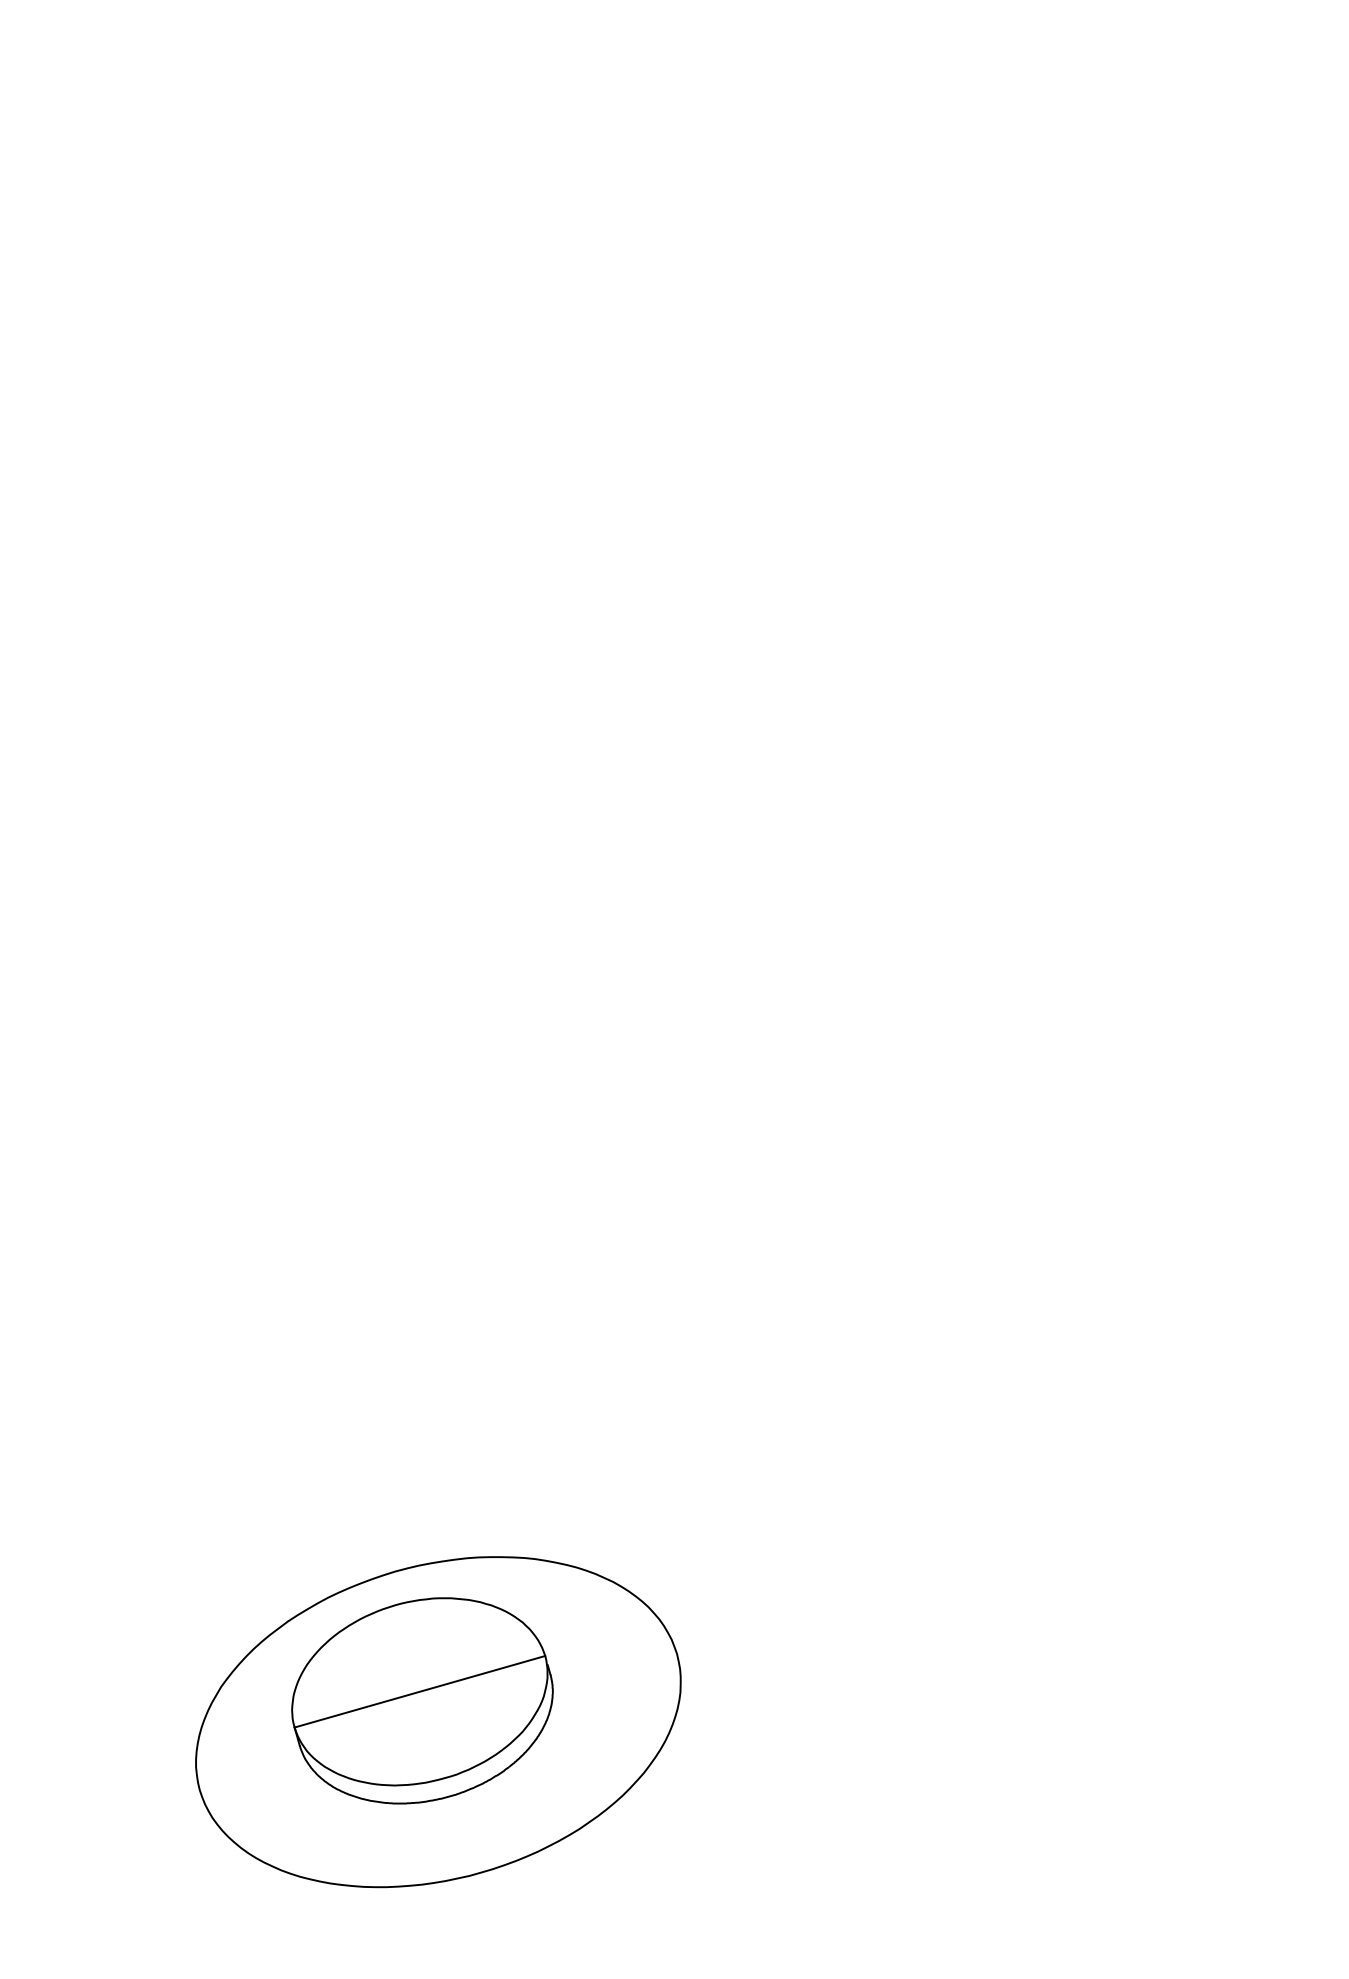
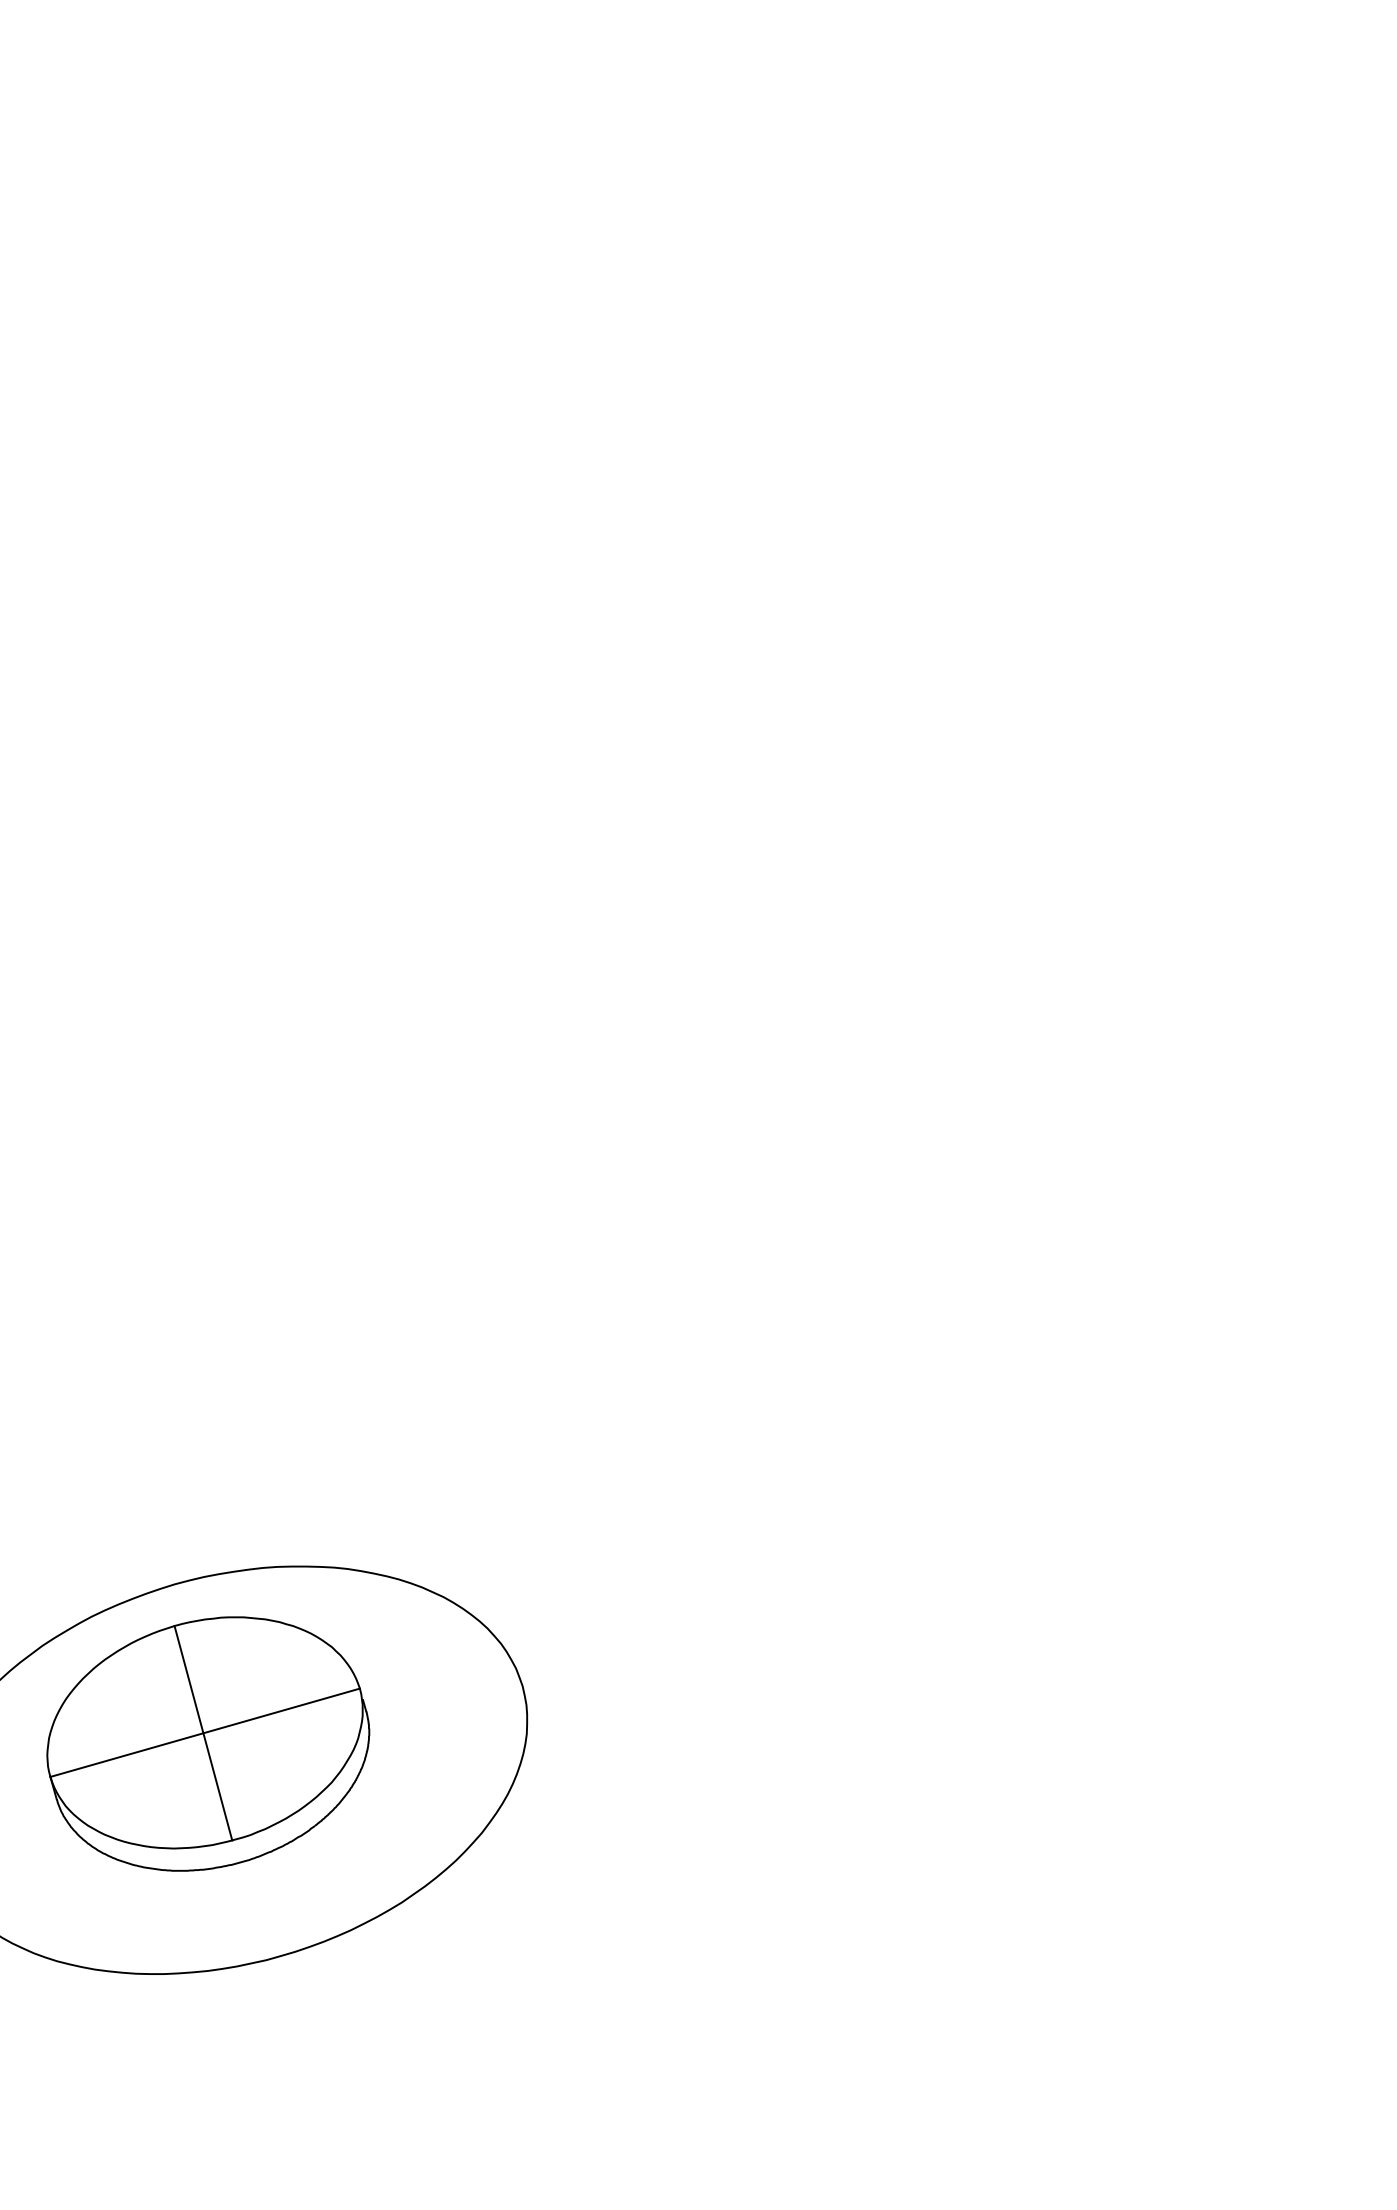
line: (418, 1692) -> (203, 1733), added

